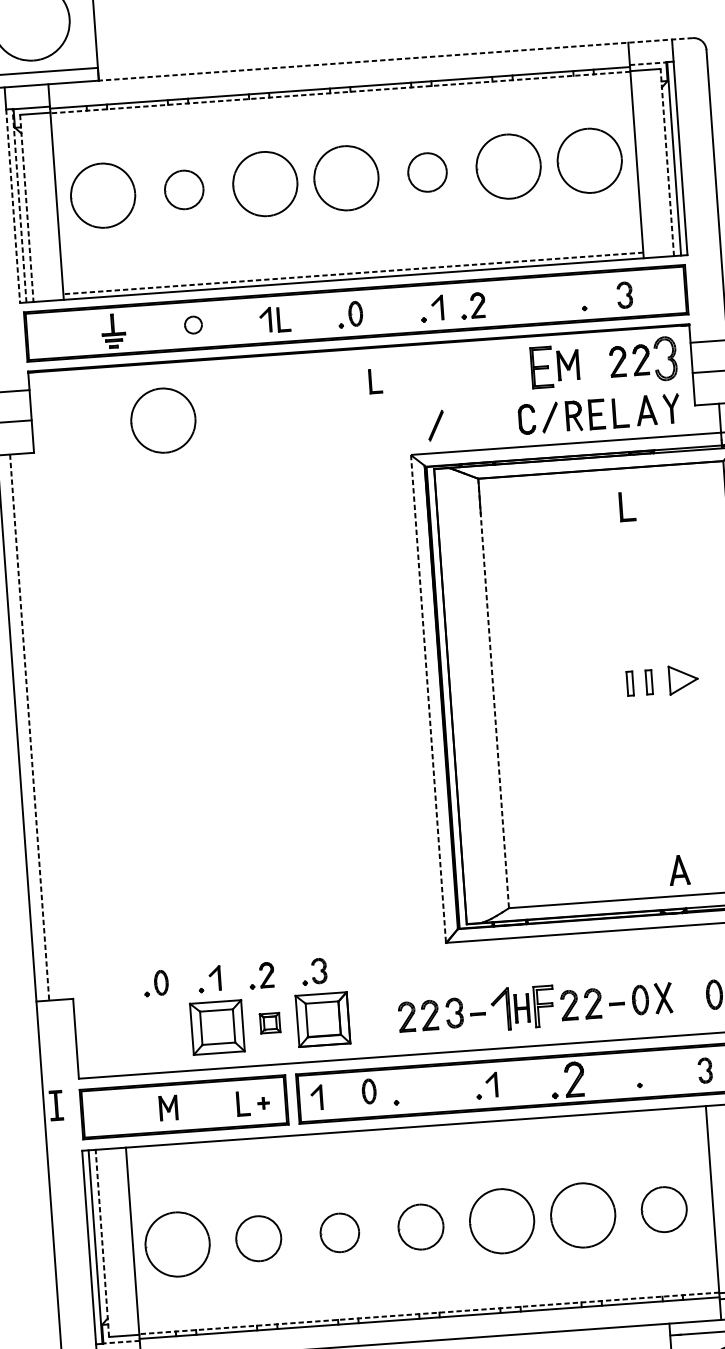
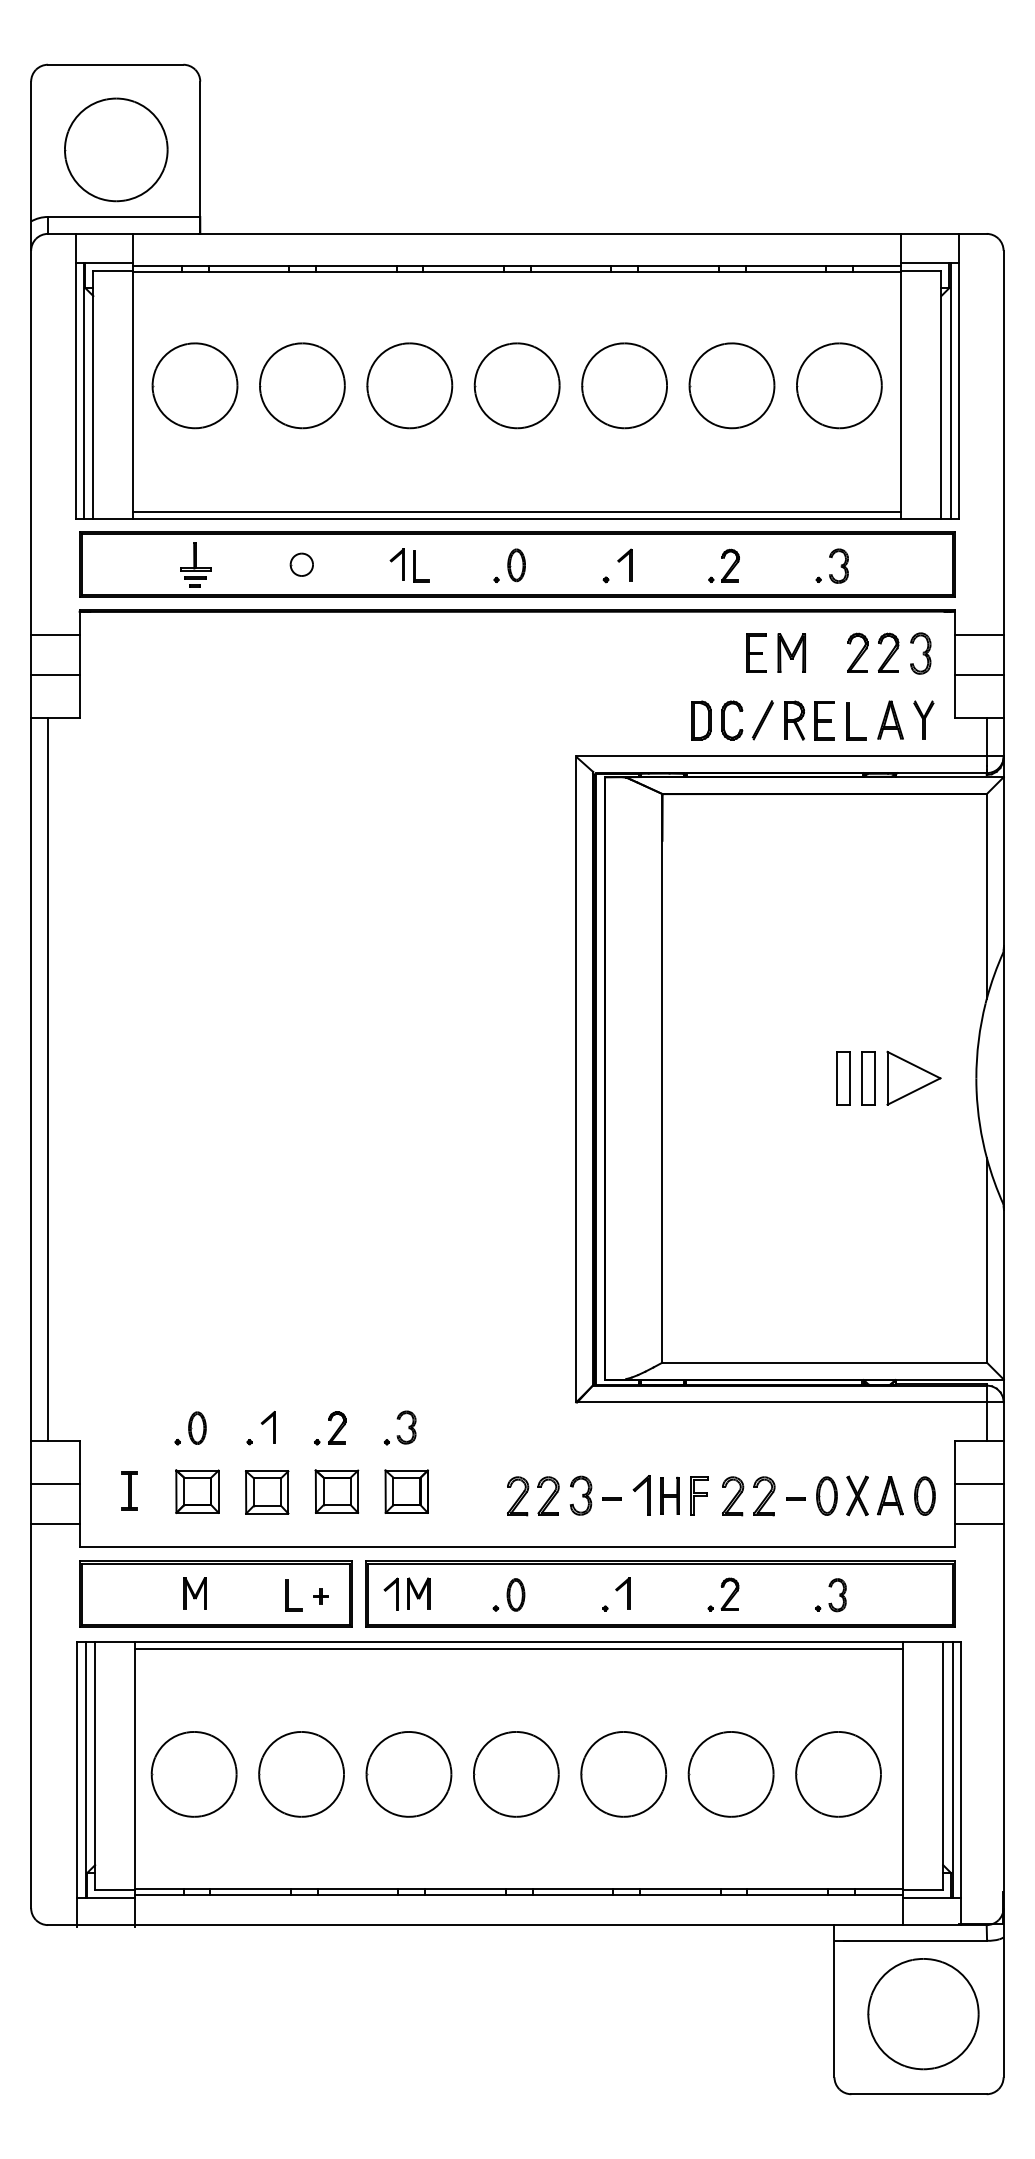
line: (395, 59) -> (592, 233), dashed -> solid
line: (648, 63) -> (926, 263), dashed -> solid
line: (340, 92) -> (517, 272), dashed -> solid
line: (667, 162) -> (941, 395), dashed -> solid
part: (427, 172) -> (624, 385), size x1.67
part: (184, 189) -> (302, 385), size x1.67
line: (19, 205) -> (83, 390), dashed -> solid
line: (13, 206) -> (75, 391), dashed -> solid
line: (26, 208) -> (93, 395), dashed -> solid
line: (353, 273) -> (517, 511), dashed -> solid
part: (624, 294) -> (838, 565), moved
part: (476, 308) -> (728, 569), moved
part: (665, 358) -> (920, 653), size x0.71
part: (541, 366) -> (756, 652), size x0.71
part: (375, 381) -> (536, 656), removed
part: (162, 420) -> (252, 687), removed
part: (503, 421) -> (701, 720), added
line: (435, 425) -> (611, 720), removed
part: (622, 507) -> (849, 845), removed
part: (683, 679) -> (913, 1077), size x1.43
part: (649, 682) -> (868, 1078), size x1.67
part: (630, 683) -> (843, 1078), size x1.67
line: (493, 693) -> (662, 1078), dashed -> solid
line: (428, 698) -> (576, 1079), dashed -> solid
line: (30, 727) -> (48, 1079), dashed -> solid
part: (679, 870) -> (890, 1495), moved
part: (544, 1006) -> (699, 1495), size x0.71
part: (500, 1009) -> (641, 1495), size x0.71
part: (322, 1019) -> (406, 1491), size x0.62
part: (269, 1023) -> (336, 1491), size x1.67
part: (217, 1027) -> (267, 1492), size x0.62
part: (164, 1030) -> (197, 1491), added
line: (57, 1032) -> (55, 1483), added
line: (59, 1063) -> (55, 1524), added
part: (705, 1070) -> (837, 1595), moved
part: (567, 1079) -> (723, 1594), size x0.71
part: (368, 1091) -> (515, 1594), moved
part: (337, 1095) -> (418, 1593), added
part: (56, 1105) -> (129, 1490), moved
line: (416, 1132) -> (519, 1649), added
part: (664, 1209) -> (838, 1774), size x1.43
part: (421, 1227) -> (516, 1774), size x1.43
part: (339, 1232) -> (408, 1774), size x1.67
part: (258, 1238) -> (301, 1774), size x1.43
line: (102, 1243) -> (95, 1765), dashed -> solid
line: (429, 1313) -> (519, 1888), dashed -> solid
line: (121, 1342) -> (110, 1897), dashed -> solid

